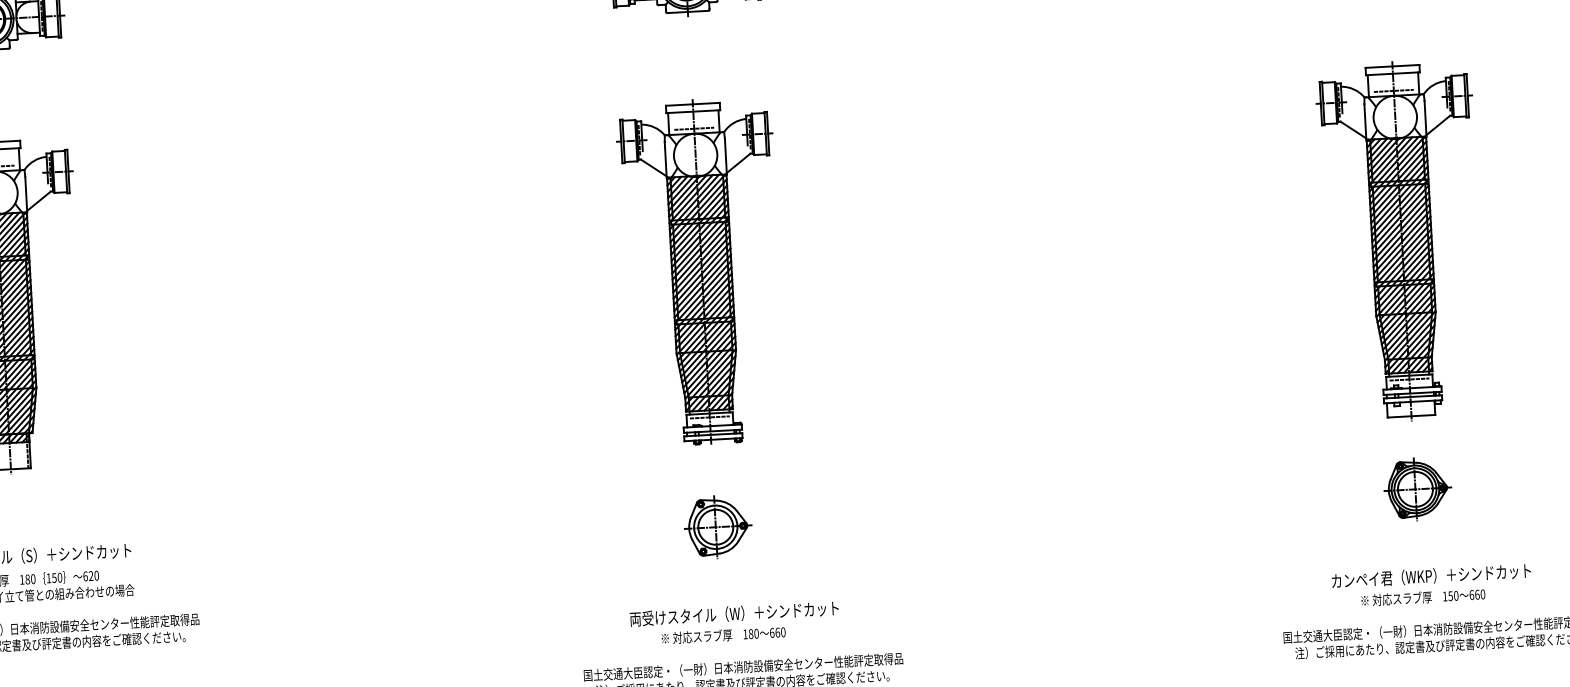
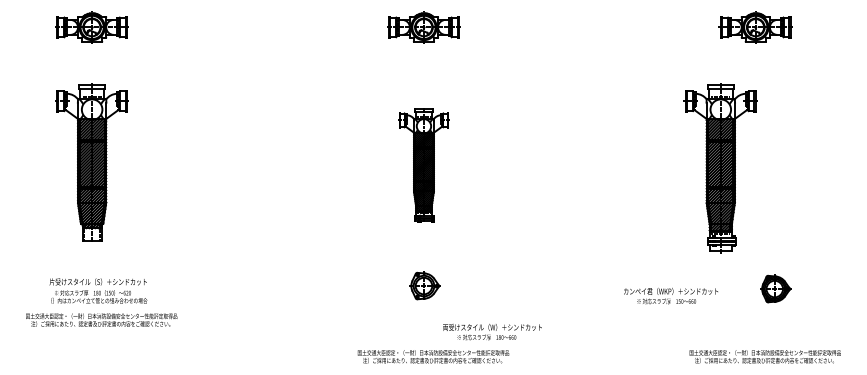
part: (1401, 241) -> (720, 168), moved
part: (700, 270) -> (423, 164), size x0.7
part: (1416, 488) -> (775, 288), moved
text: (1430, 586) -> (670, 296), moved
text: (734, 624) -> (492, 332), moved

